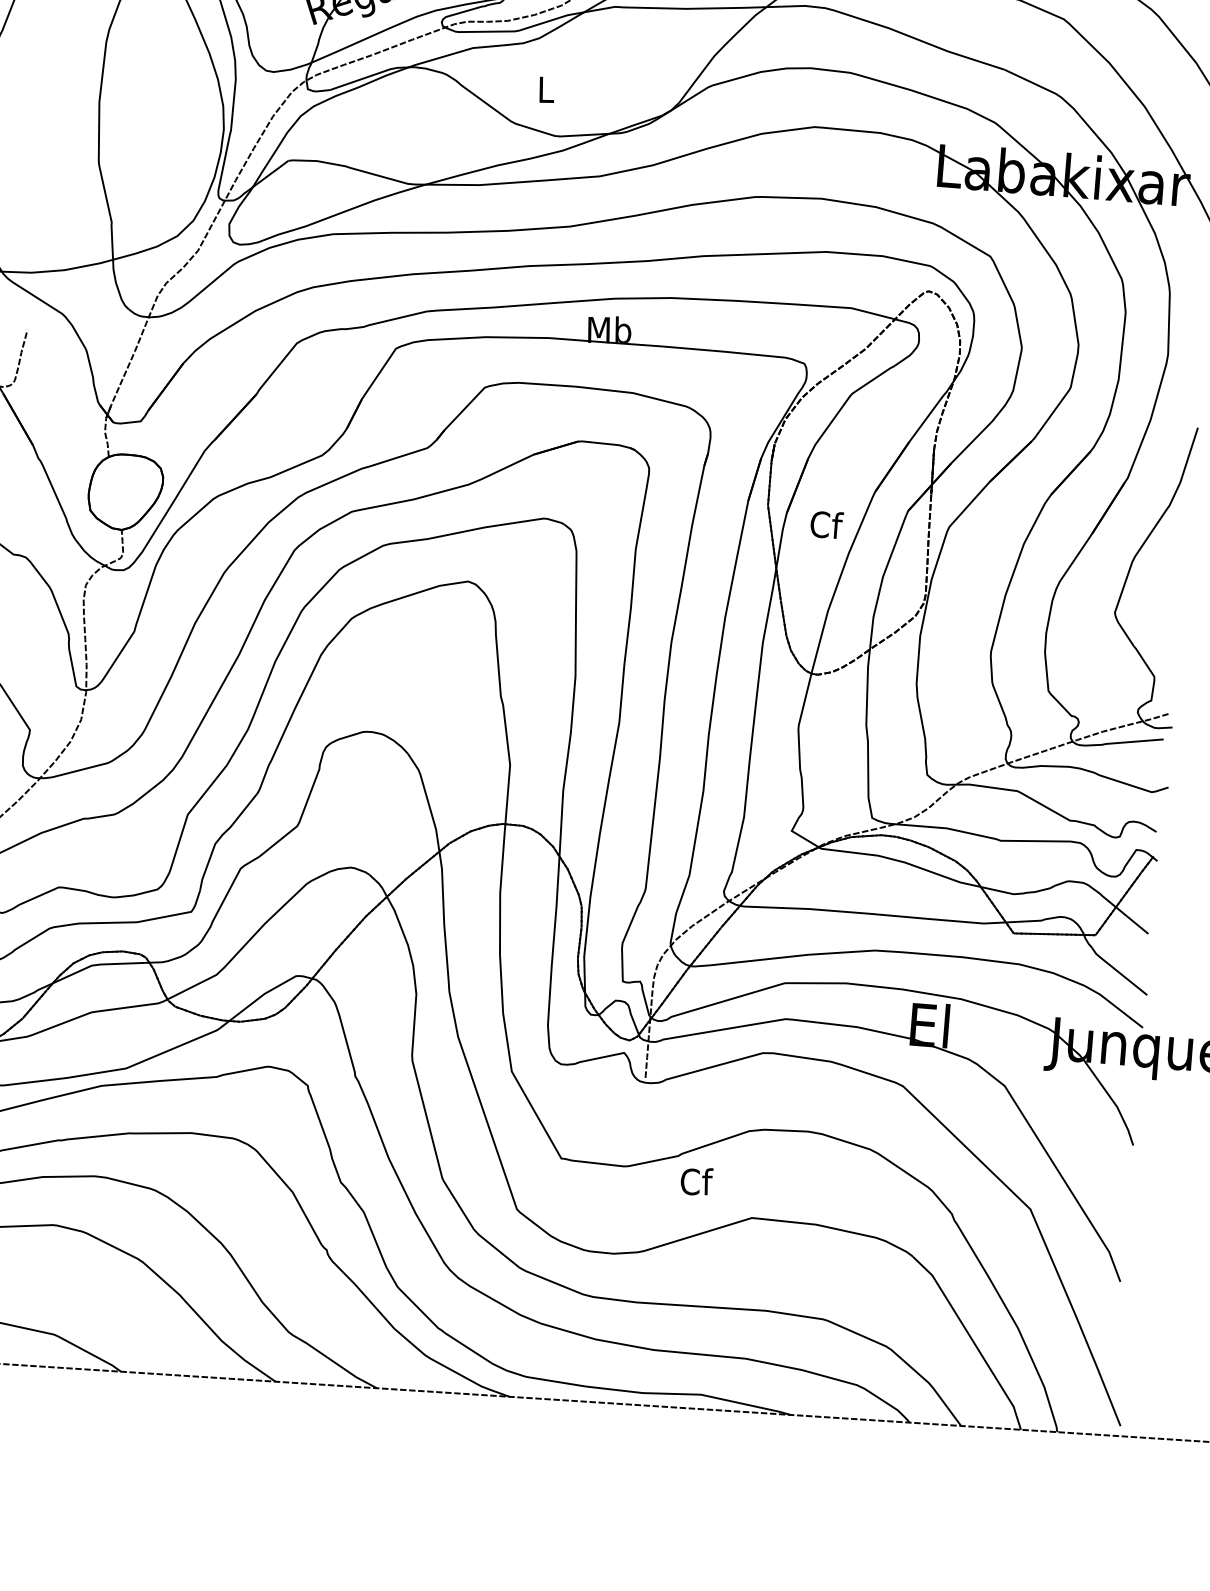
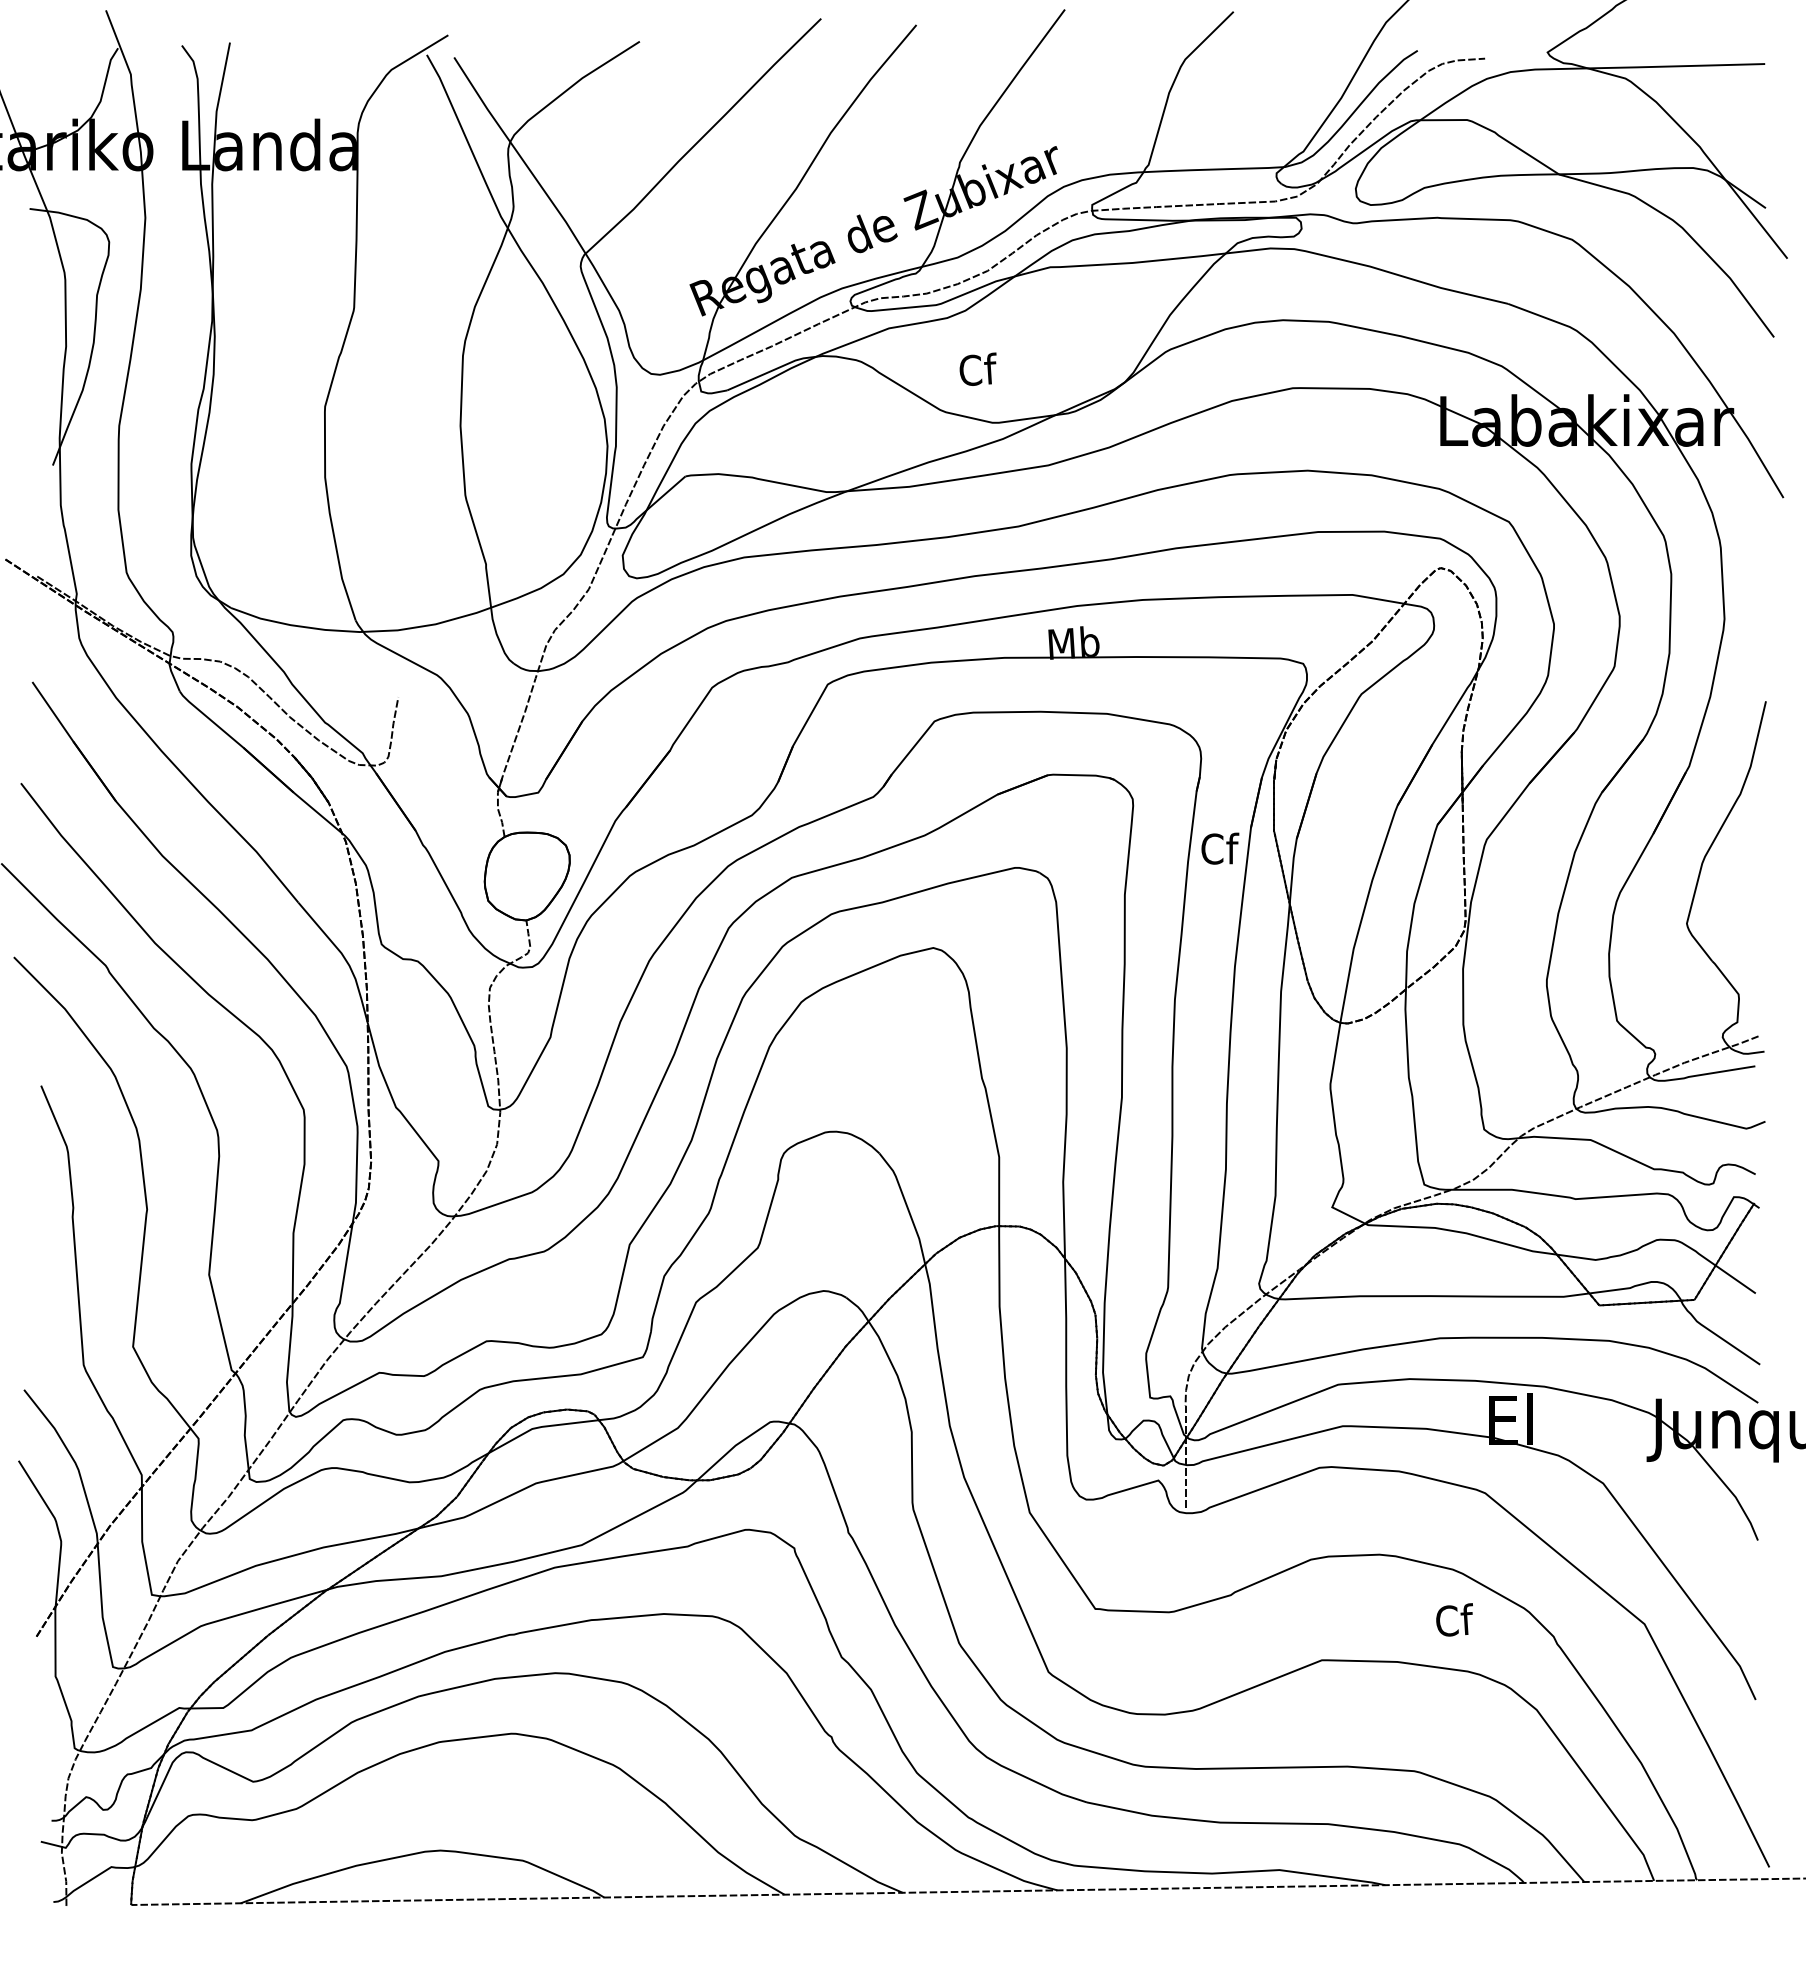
text: (545, 88) -> (977, 368), L -> Cf
text: (827, 524) -> (1220, 848), moved
text: (696, 1181) -> (1454, 1619), moved

